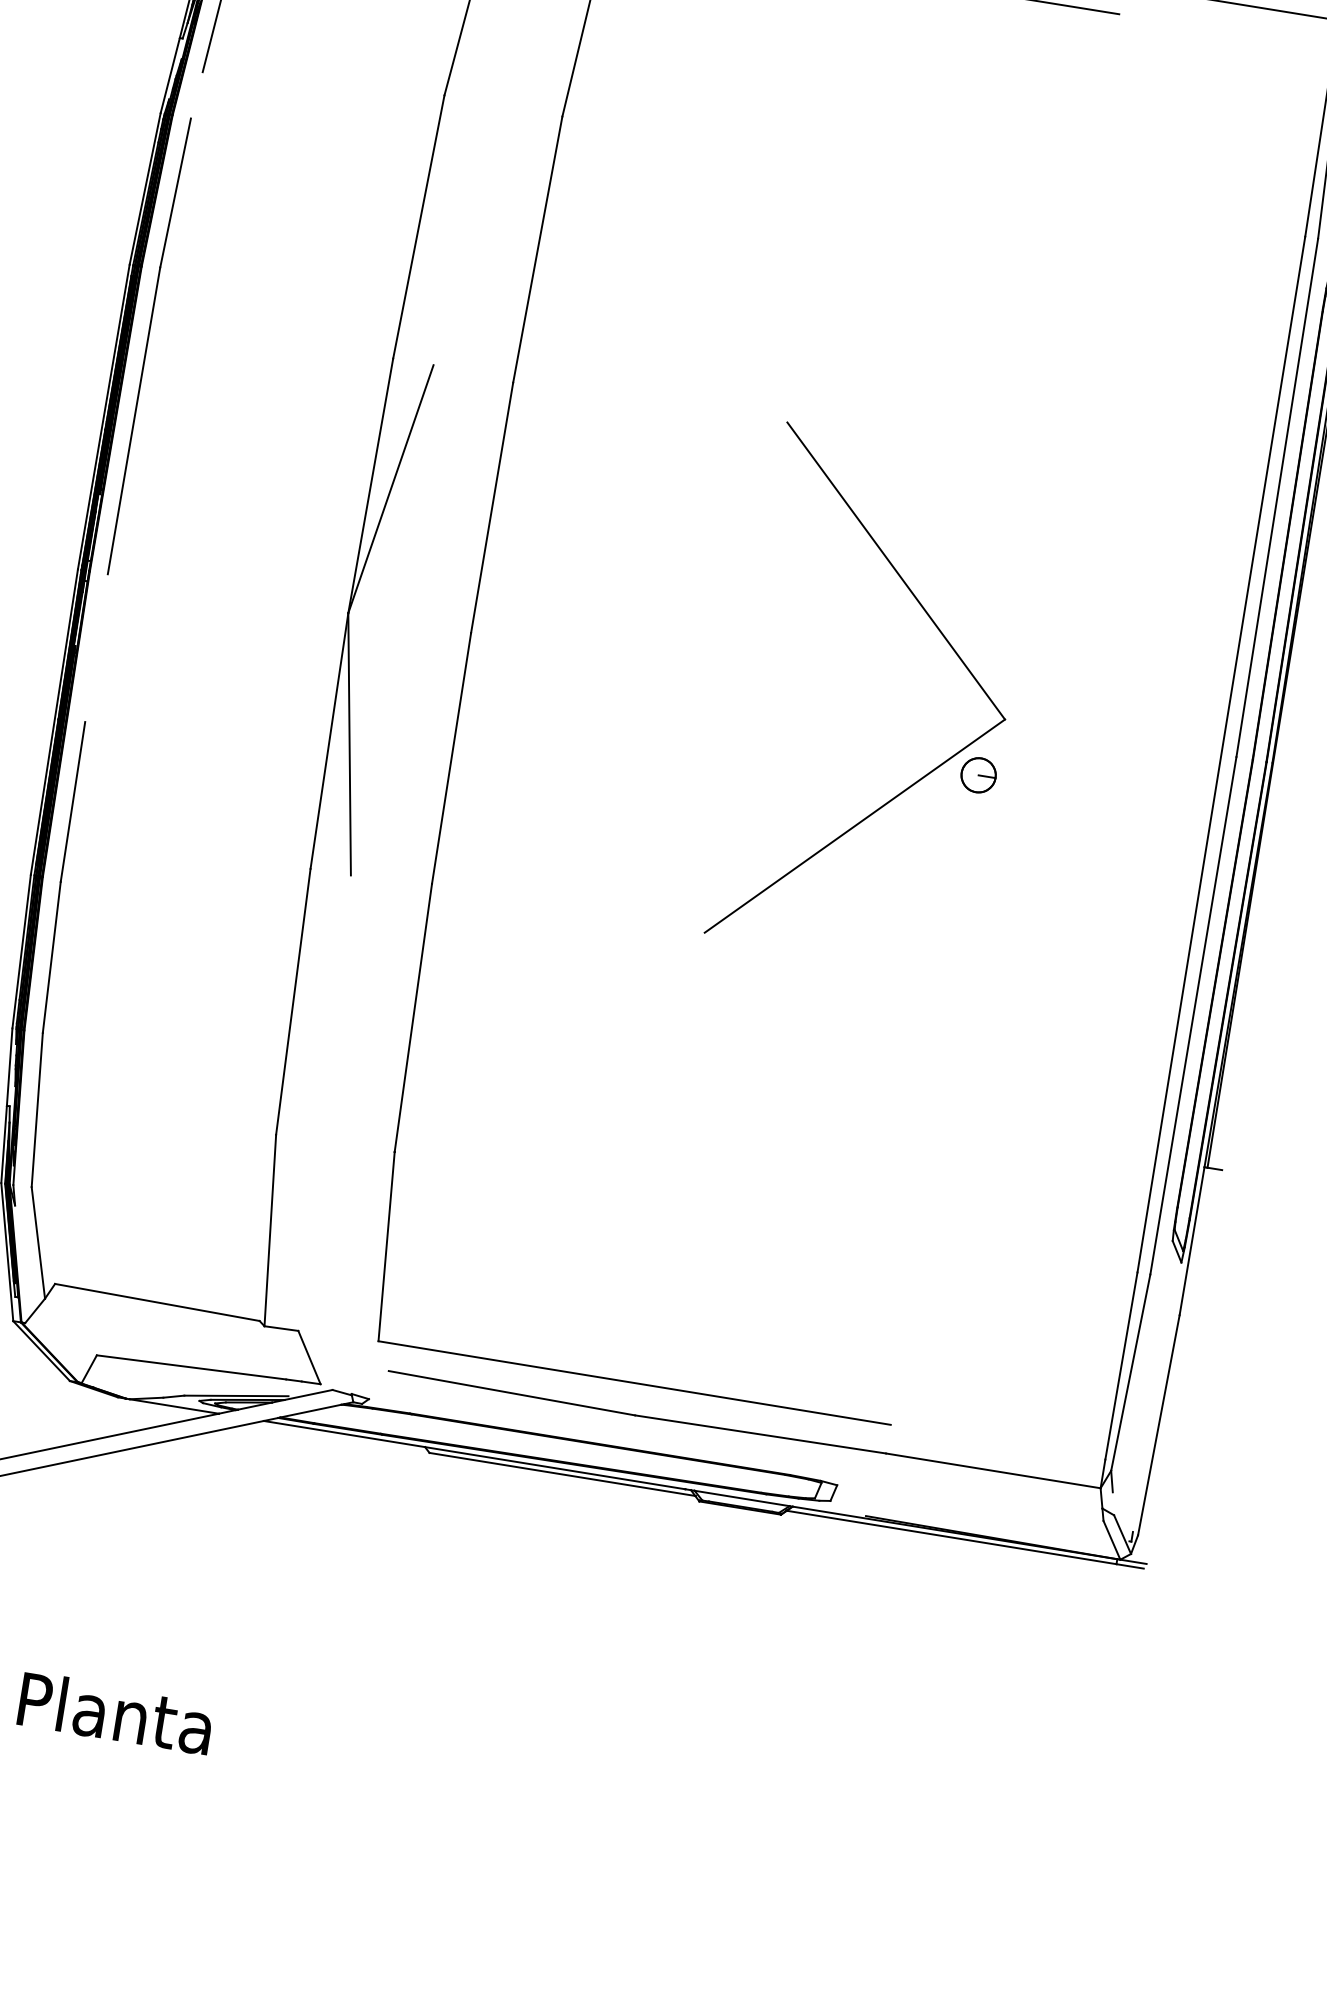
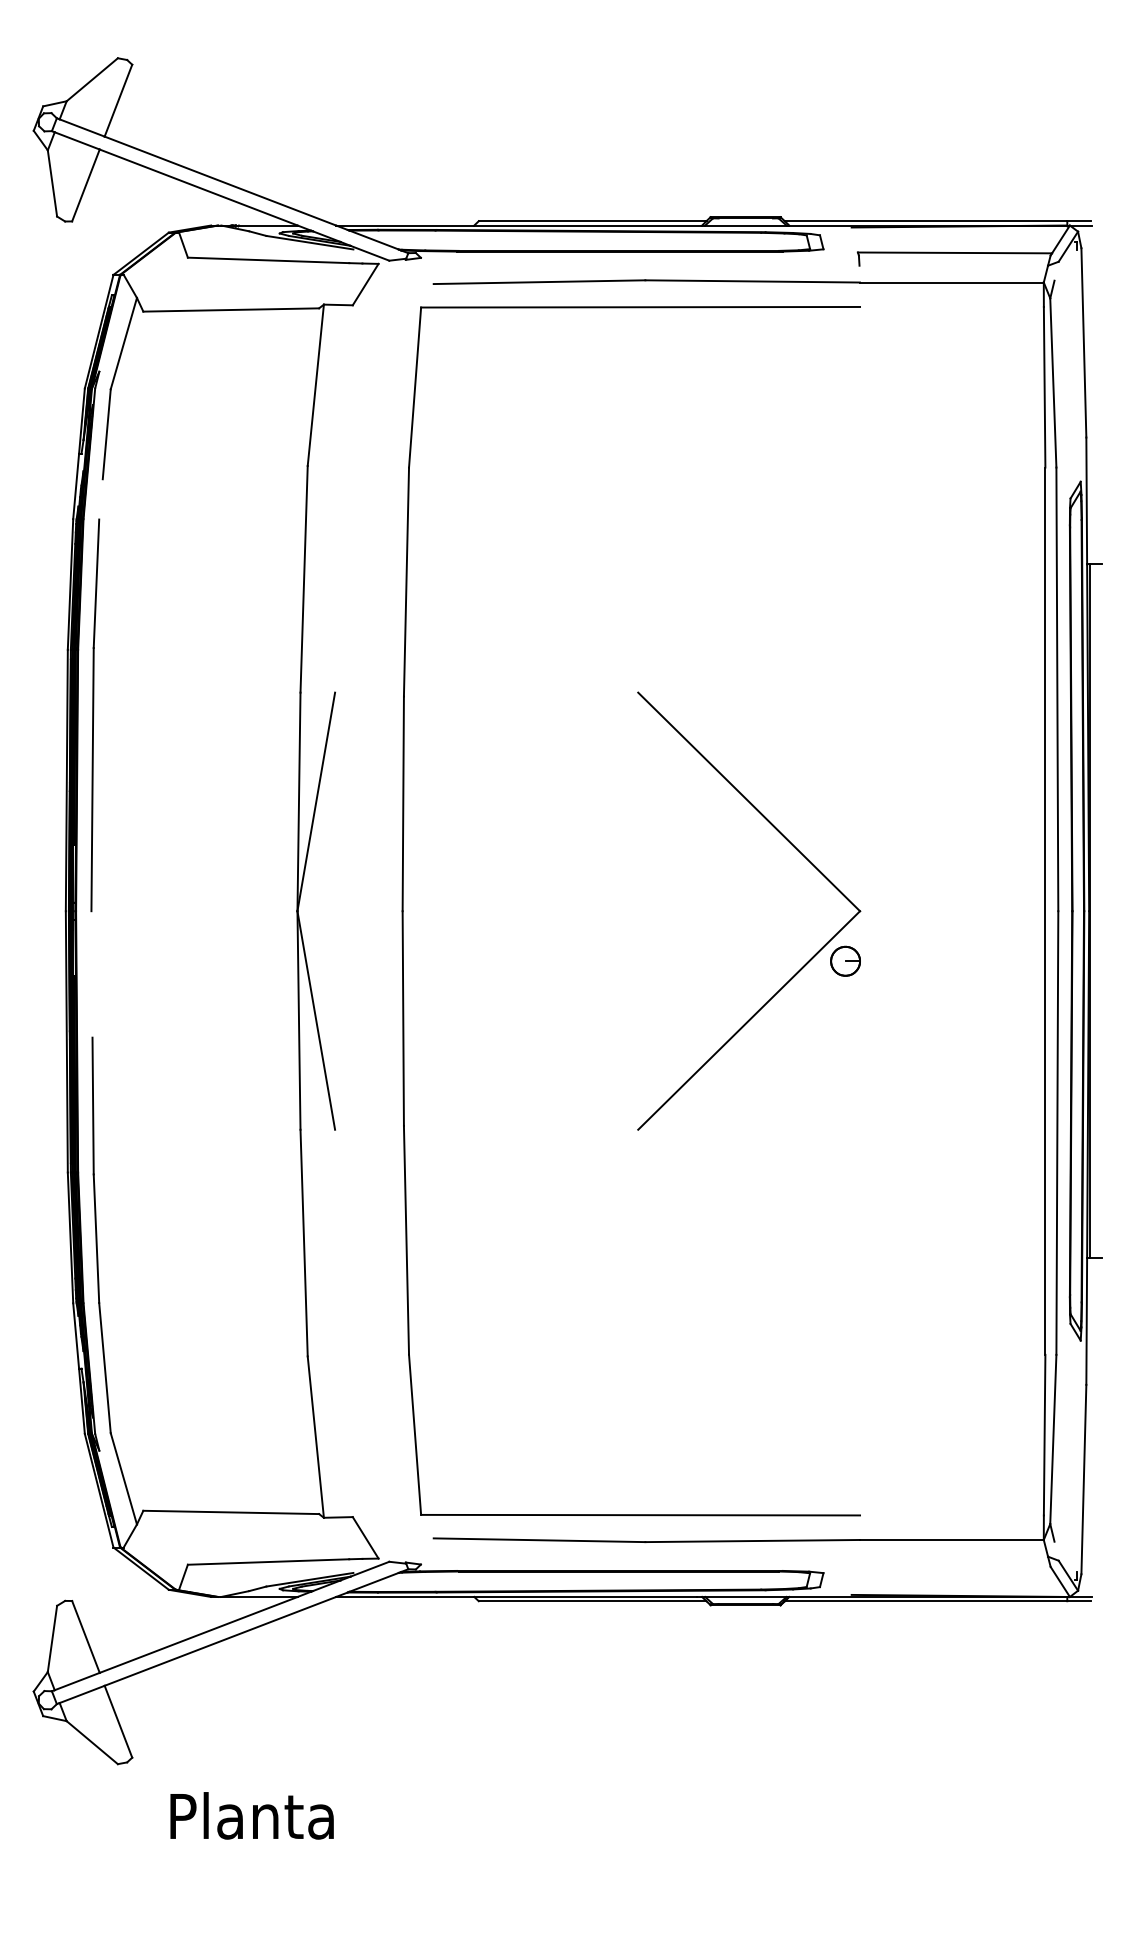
text: (115, 1712) -> (251, 1815), moved

